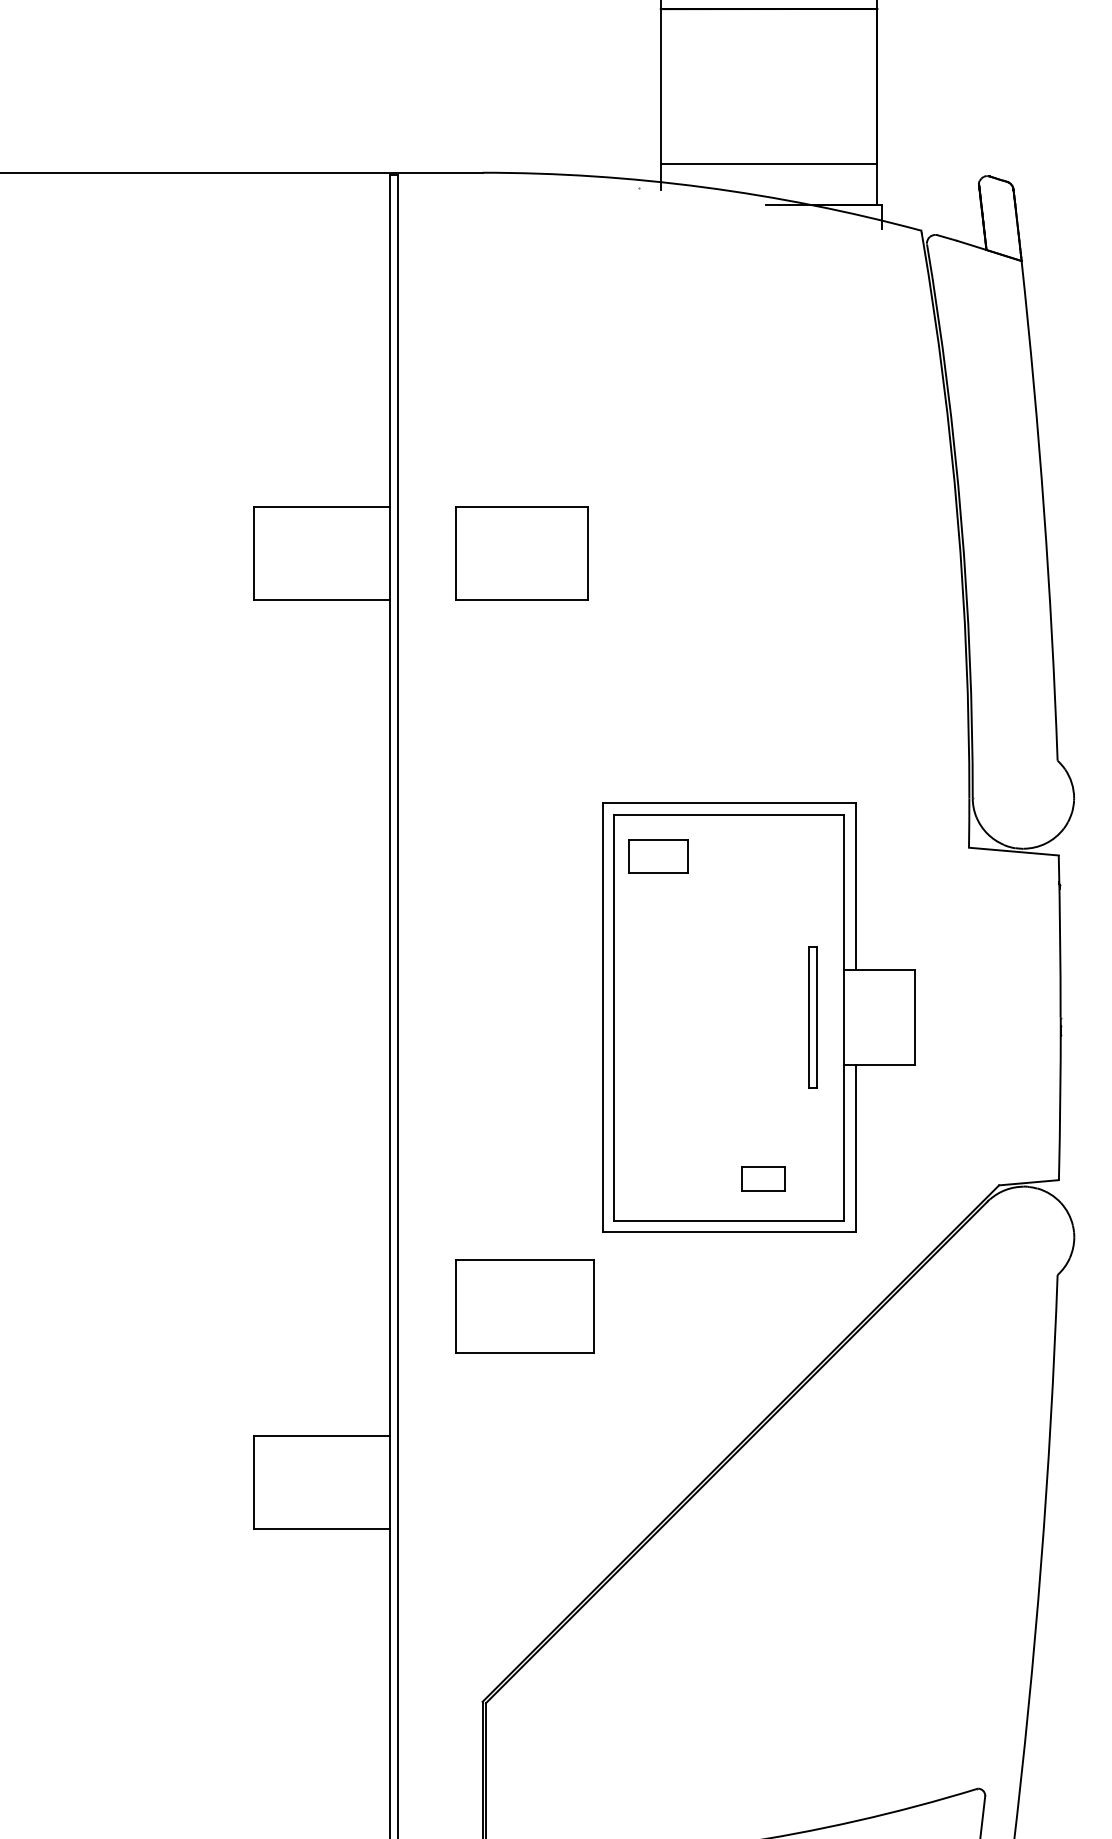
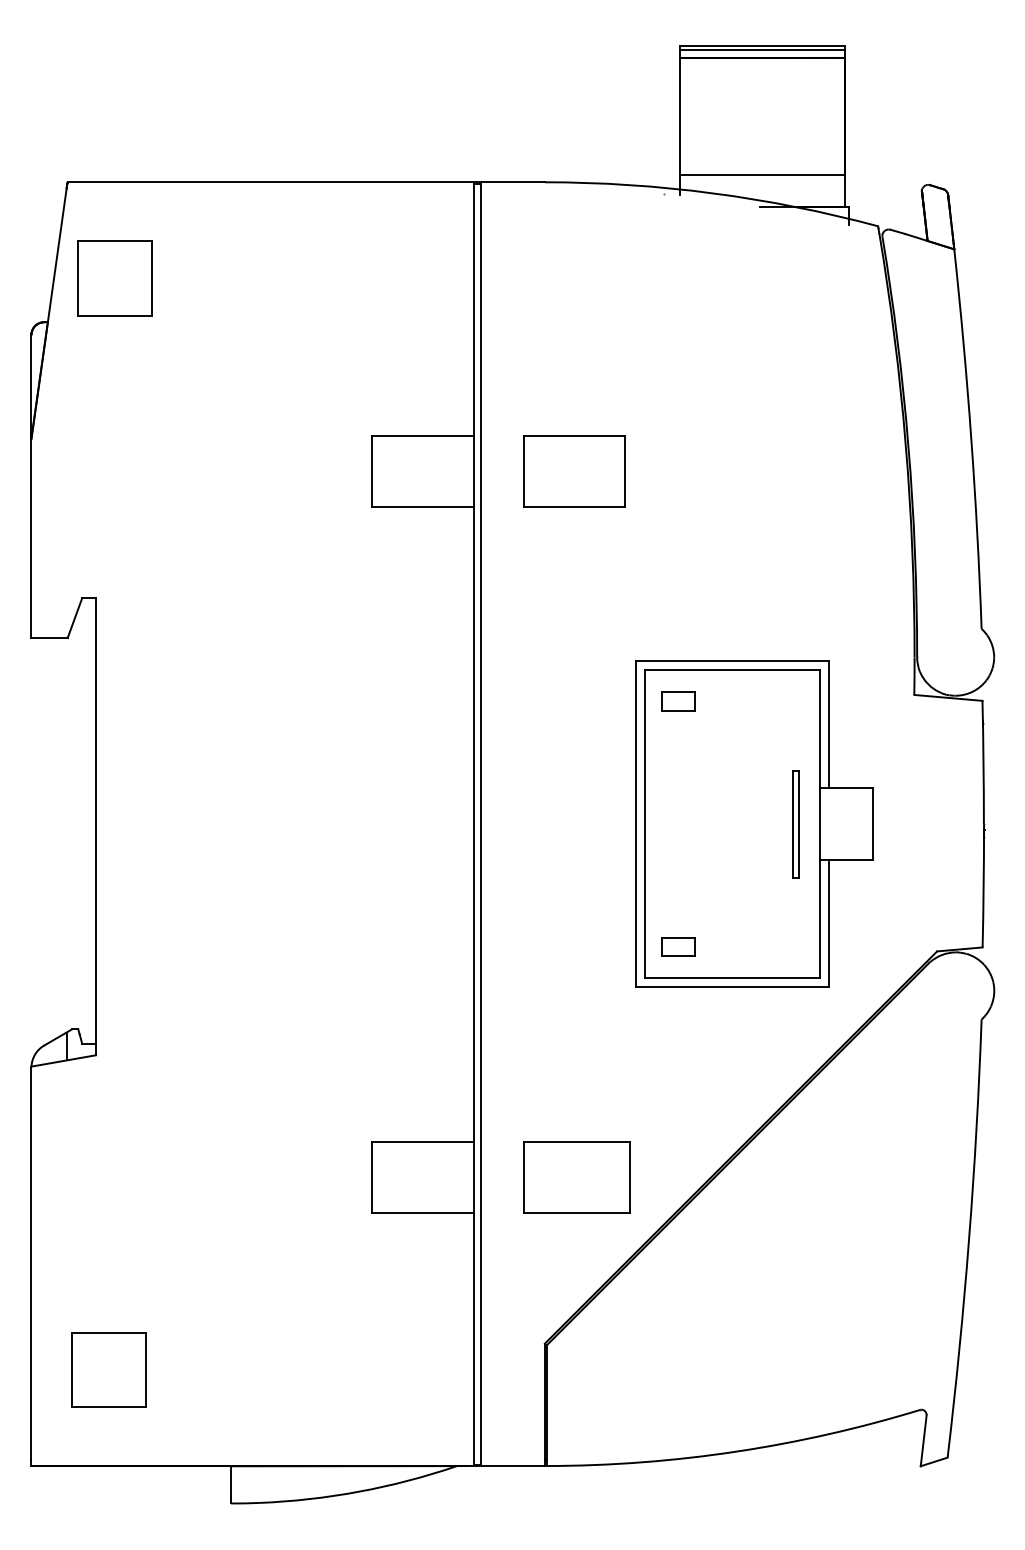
part: (658, 856) -> (678, 701), size x0.71
part: (763, 1178) -> (678, 946), moved
part: (524, 1306) -> (576, 1177), moved

